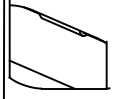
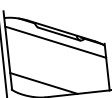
line: (57, 34) -> (54, 41), added

